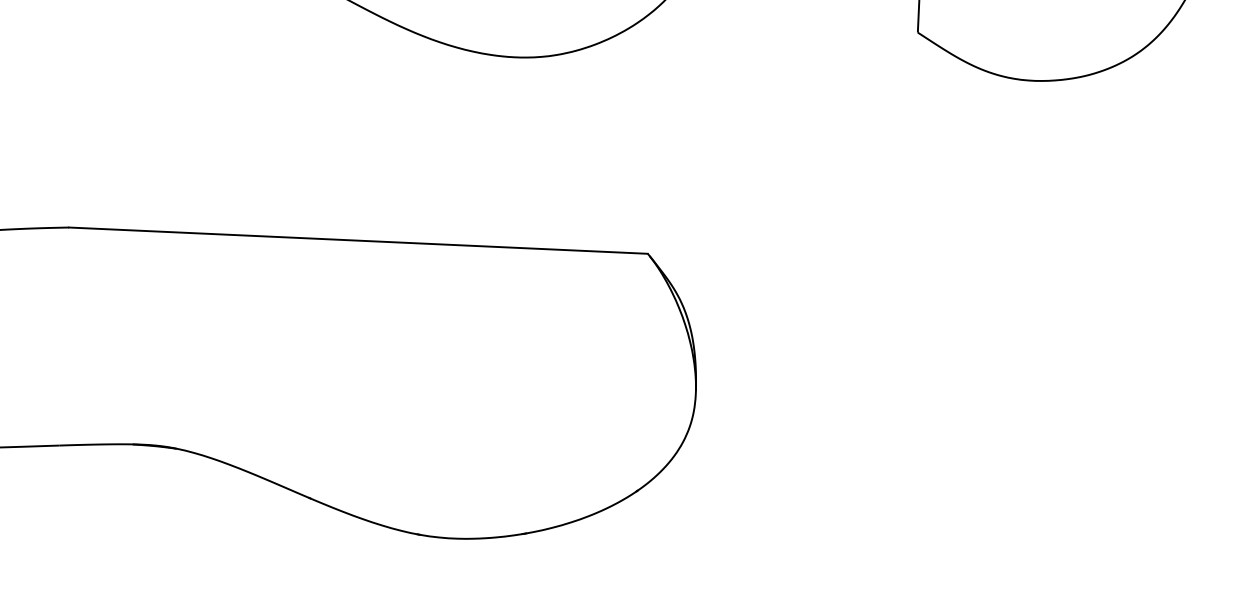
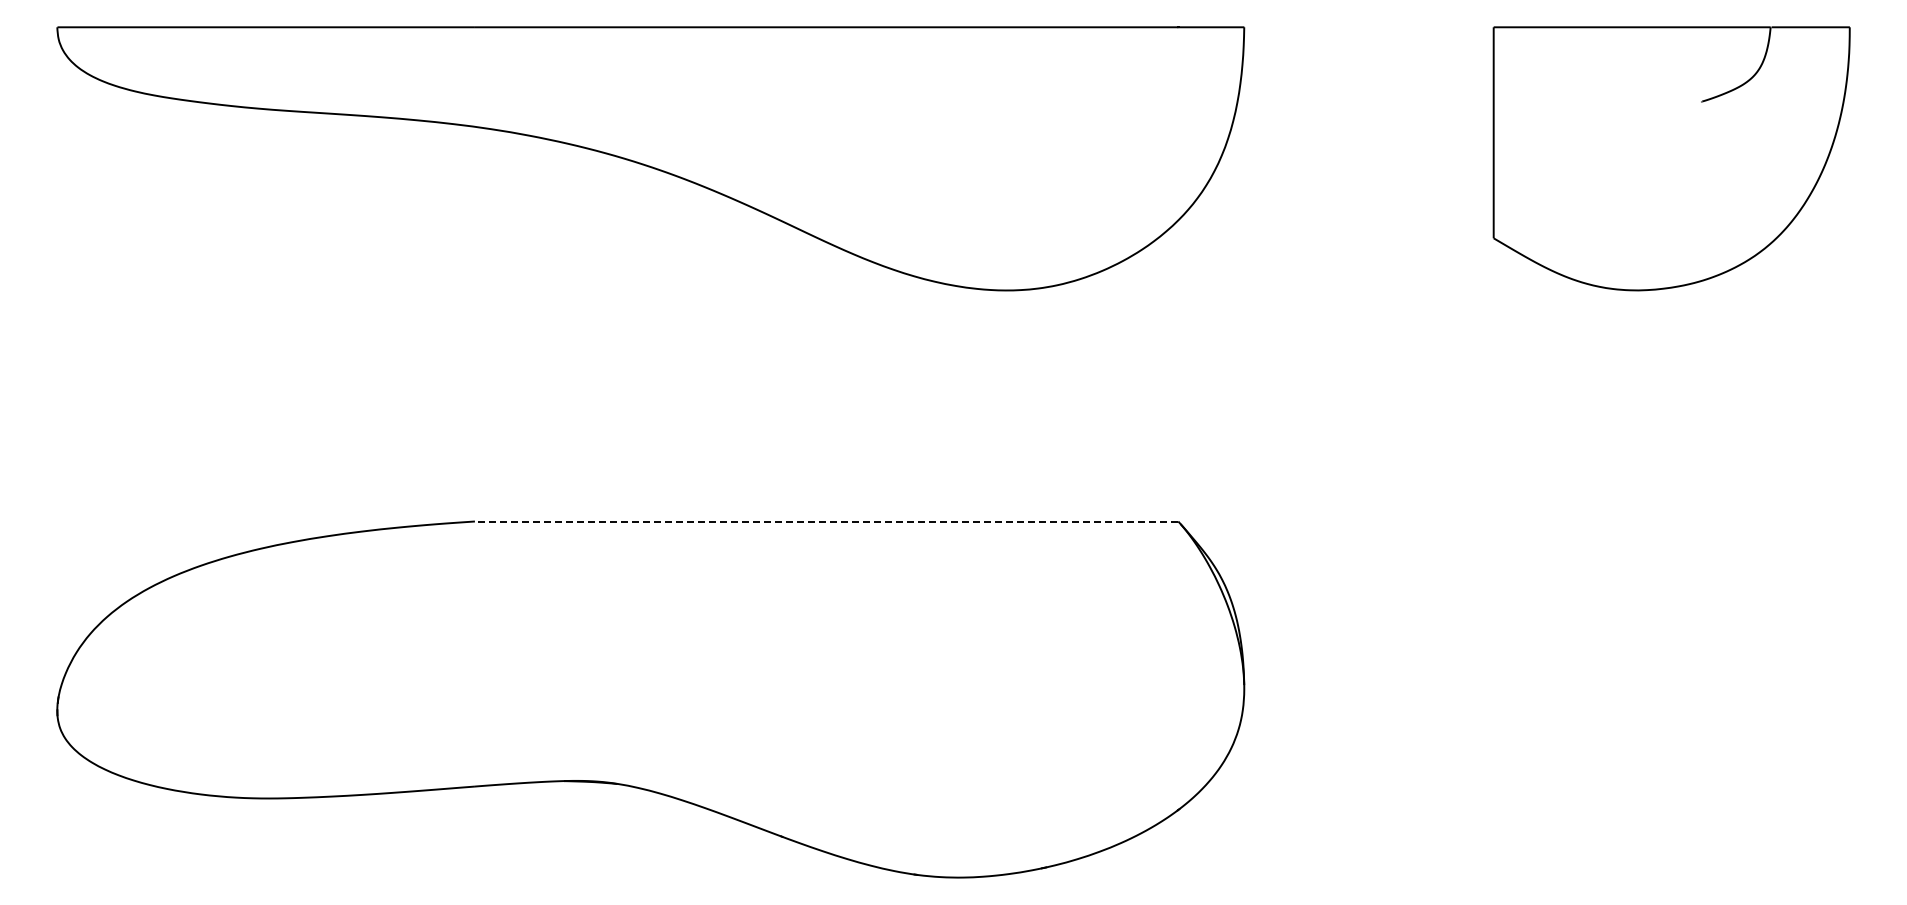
line: (358, 240) -> (826, 521), solid -> dashed

